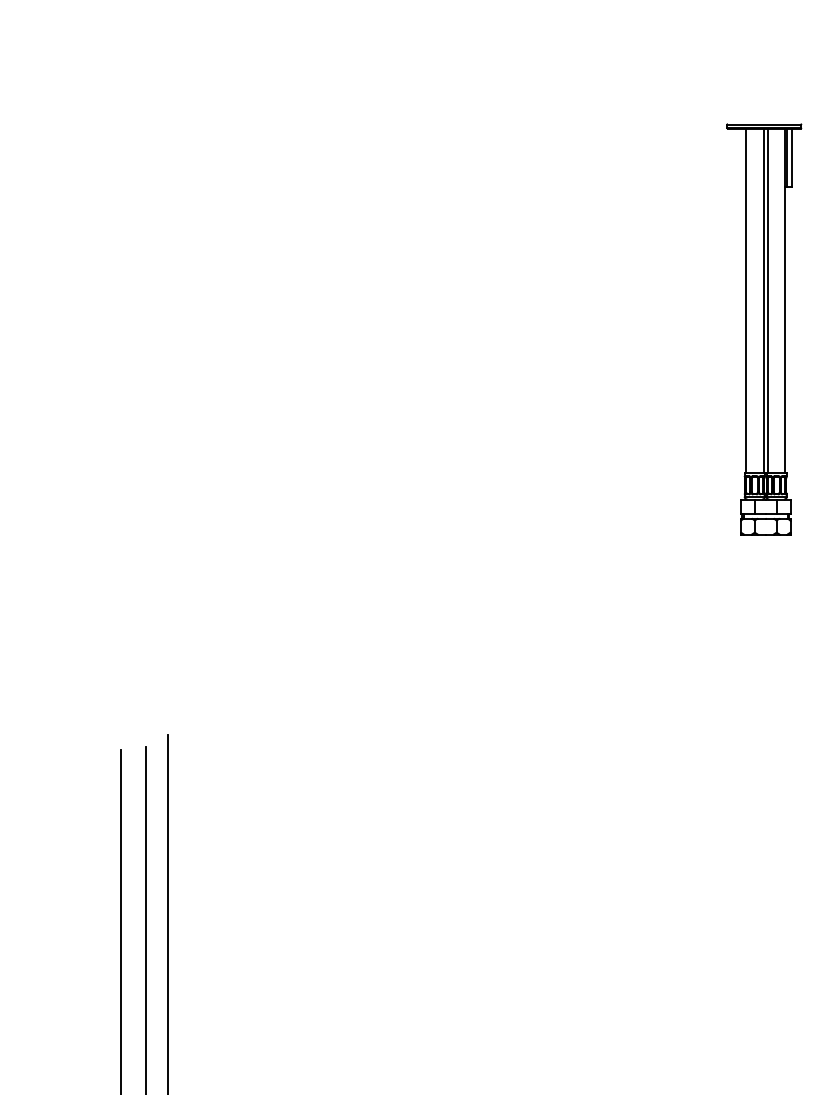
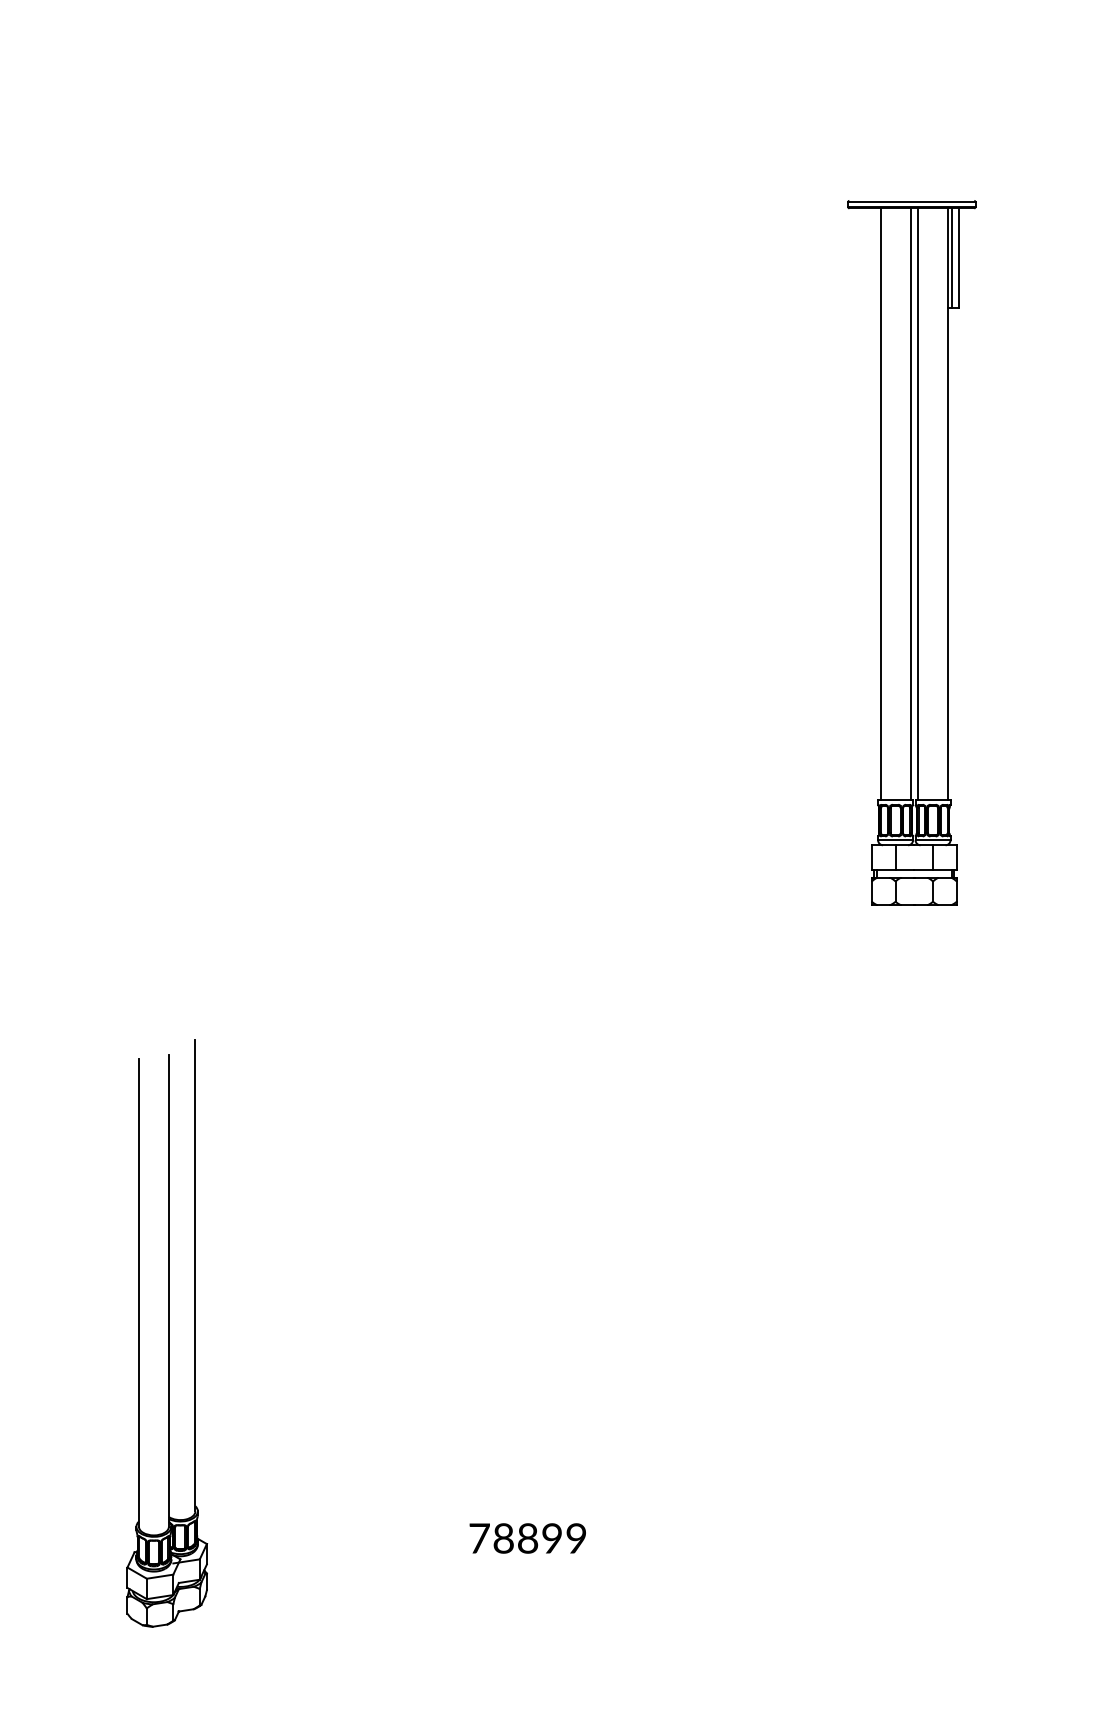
part: (763, 328) -> (911, 552), size x1.43

